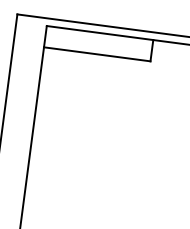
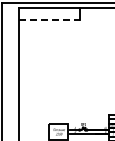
line: (97, 53) -> (49, 19), solid -> dashed

